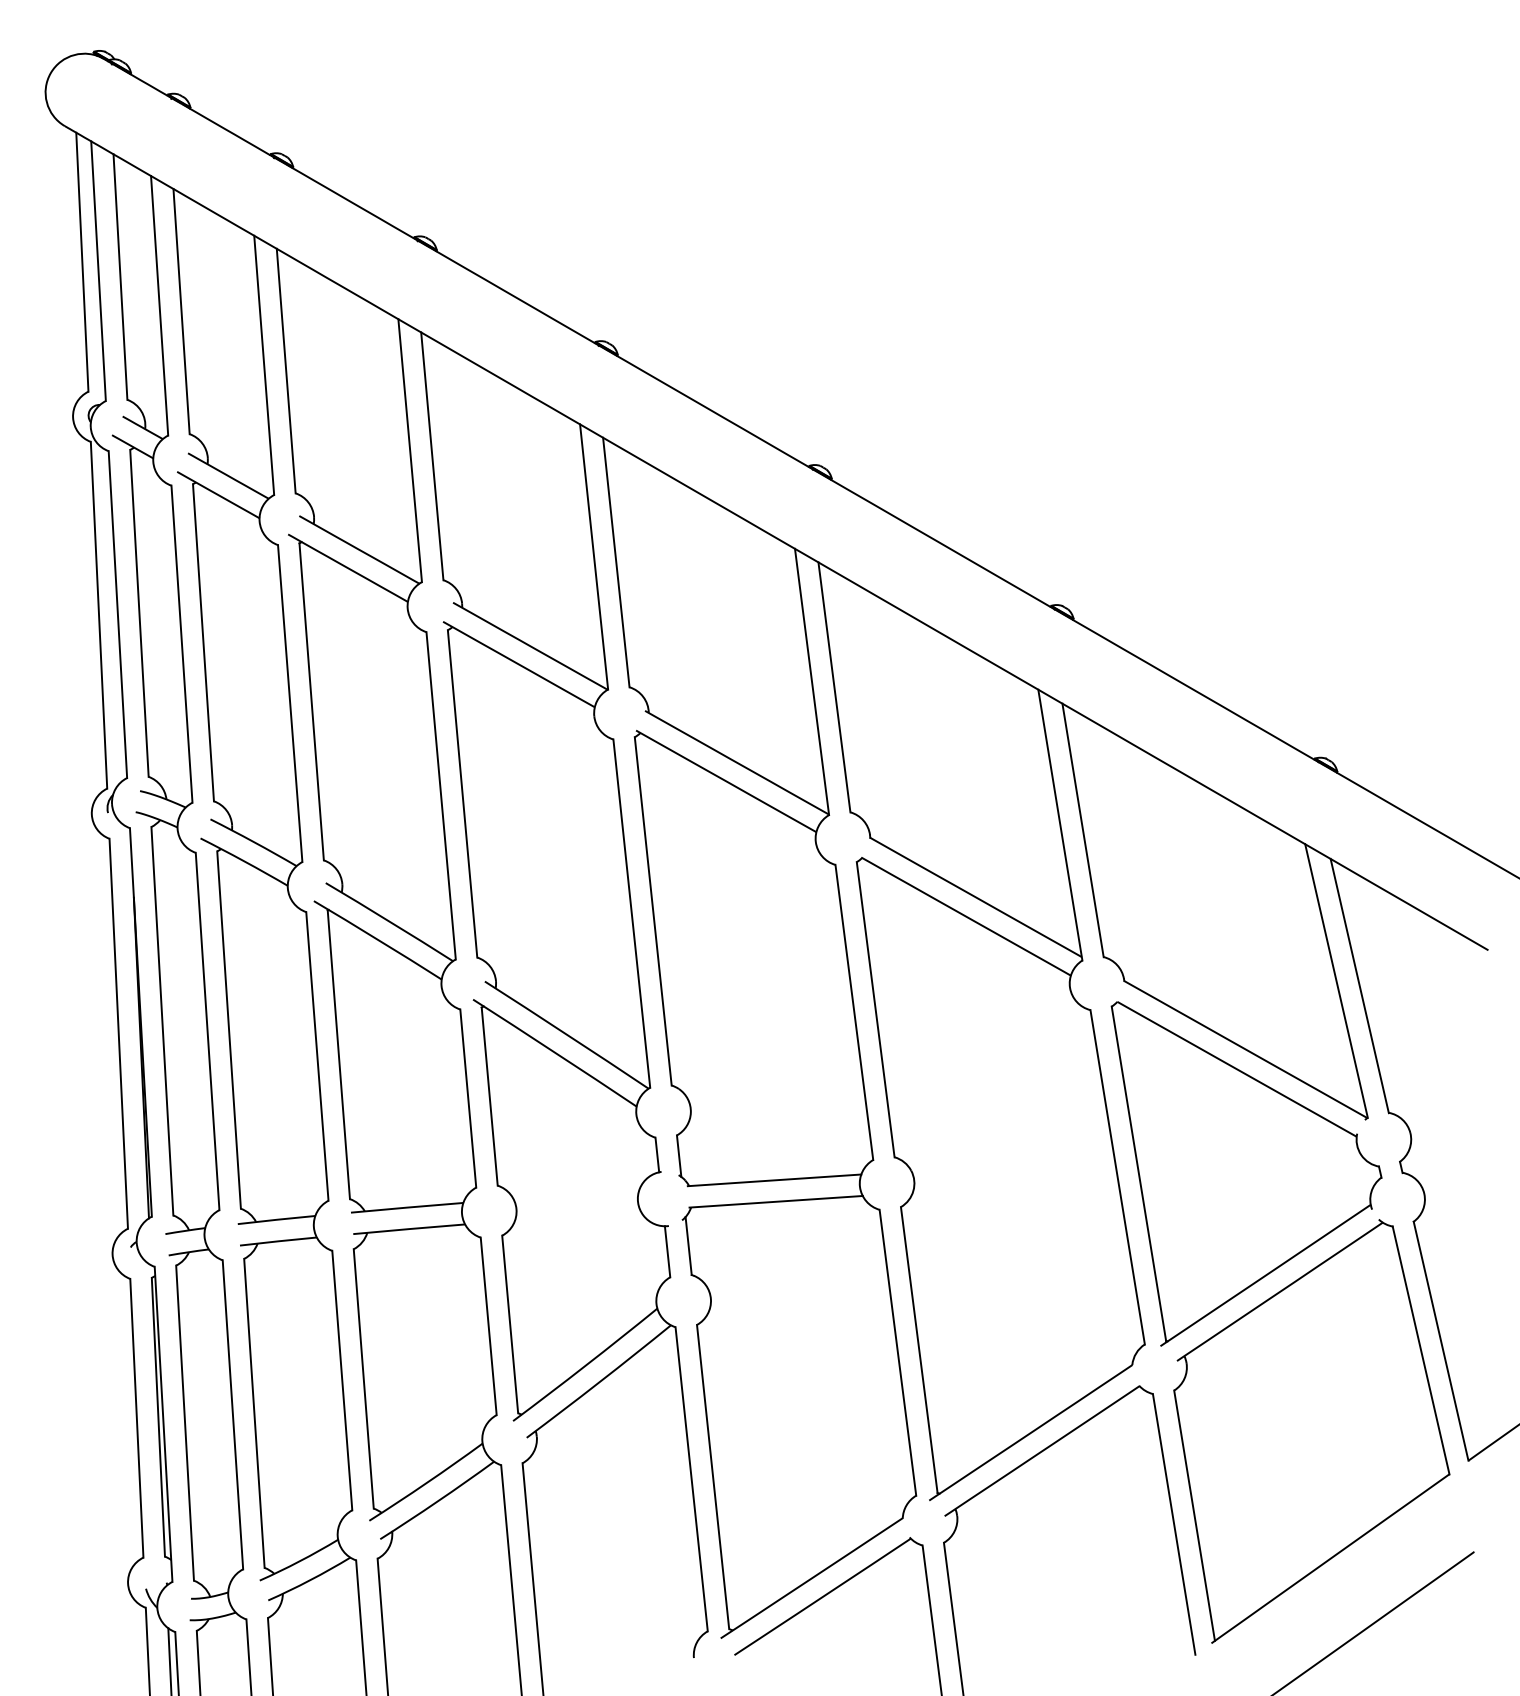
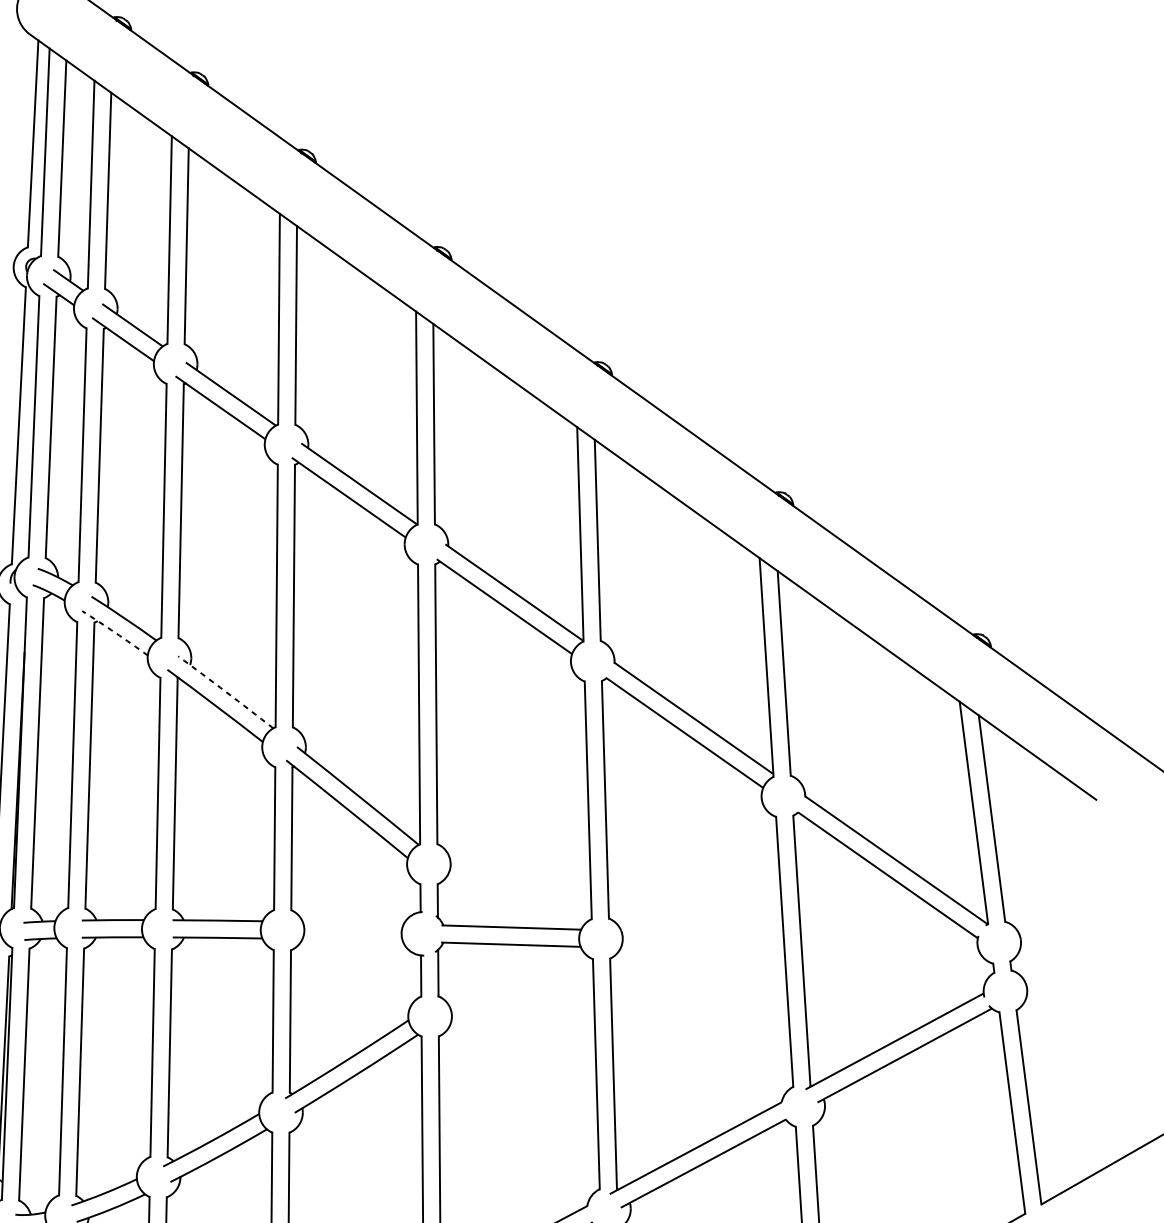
arc: (244, 861) -> (115, 632), solid -> dashed
arc: (389, 921) -> (225, 691), solid -> dashed

